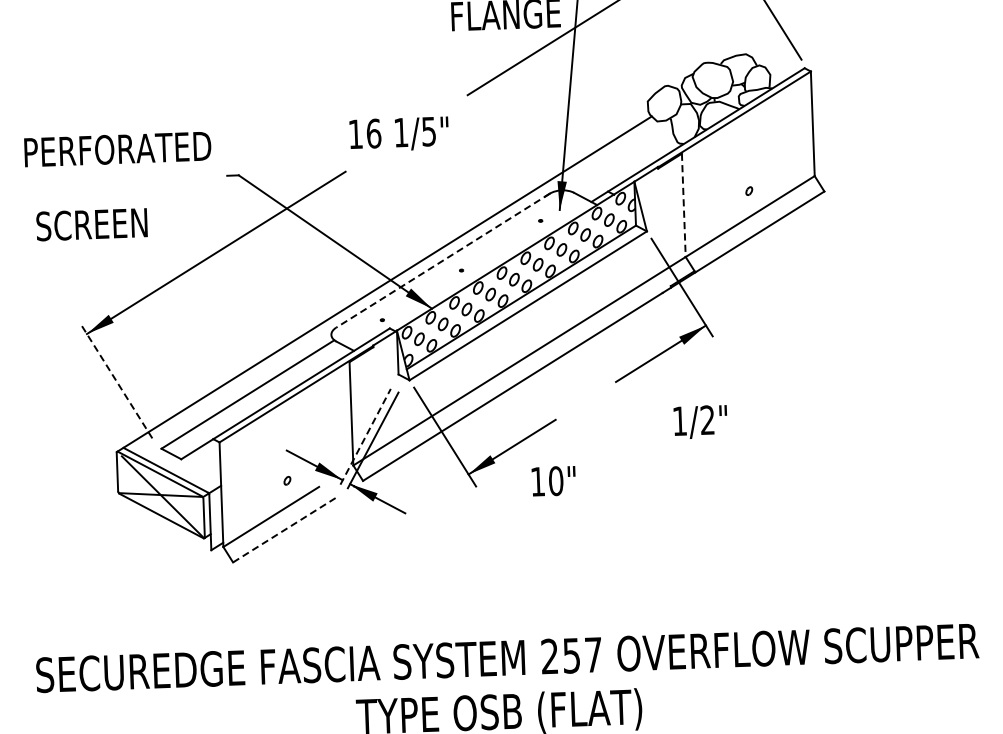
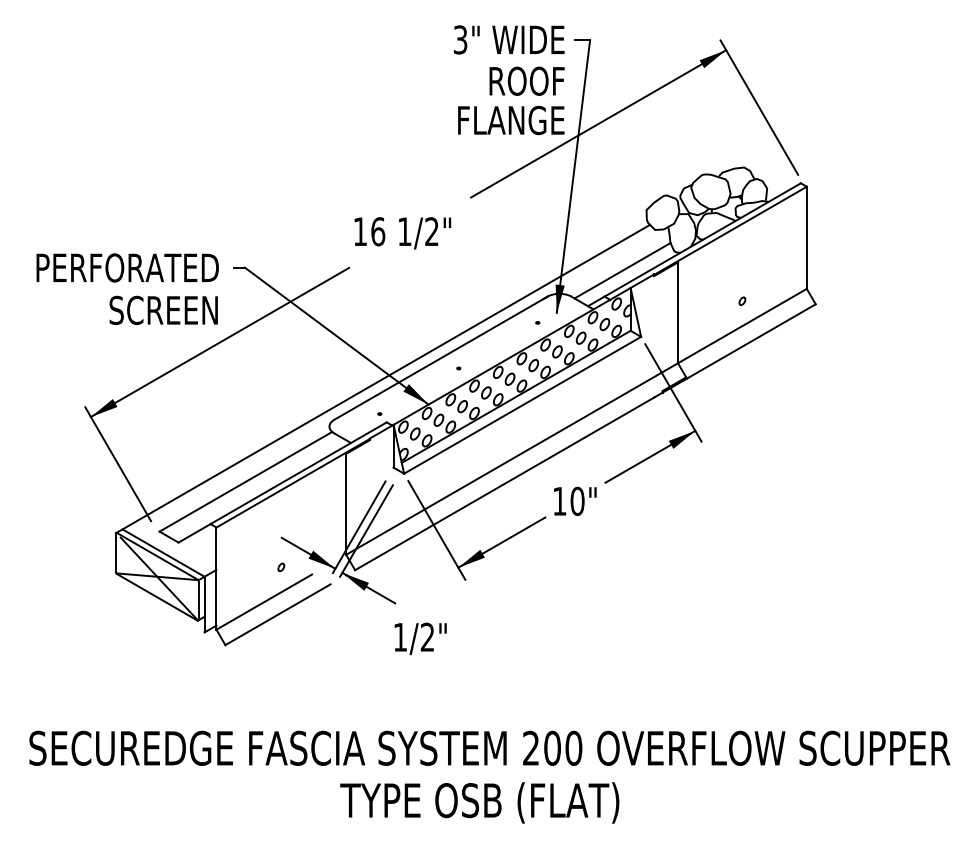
text: (428, 131) -> (431, 231), 1/5" -> 1/2"
text: (117, 148) -> (127, 267), moved
line: (625, 164) -> (622, 270), added
line: (684, 206) -> (678, 313), dashed -> solid
text: (91, 223) -> (163, 309), moved
line: (442, 261) -> (440, 358), dashed -> solid
line: (116, 381) -> (118, 464), dashed -> solid
text: (700, 421) -> (420, 638), moved
line: (365, 437) -> (359, 527), dashed -> solid
text: (553, 480) -> (575, 500), moved
line: (286, 529) -> (278, 614), dashed -> solid
text: (582, 654) -> (563, 747), 257 -> 200

